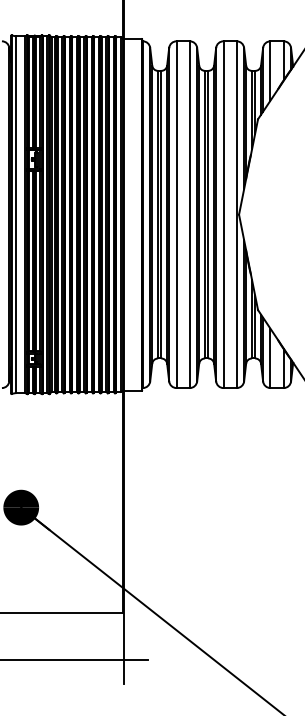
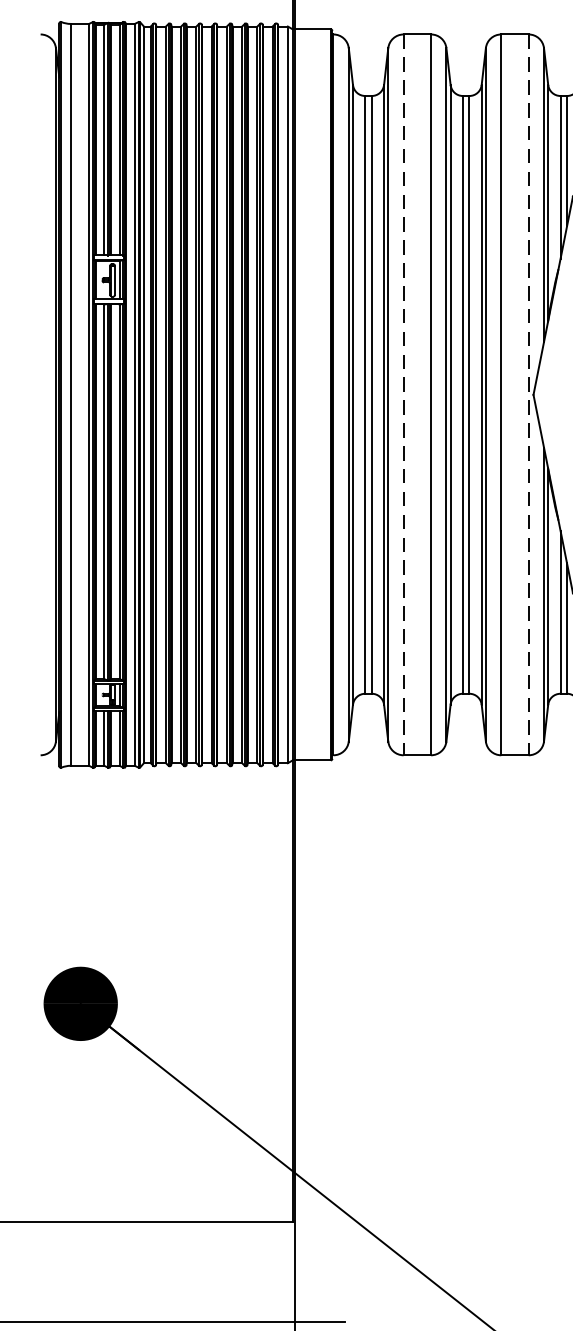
line: (176, 215) -> (403, 396), solid -> dashed
line: (236, 215) -> (528, 396), solid -> dashed

